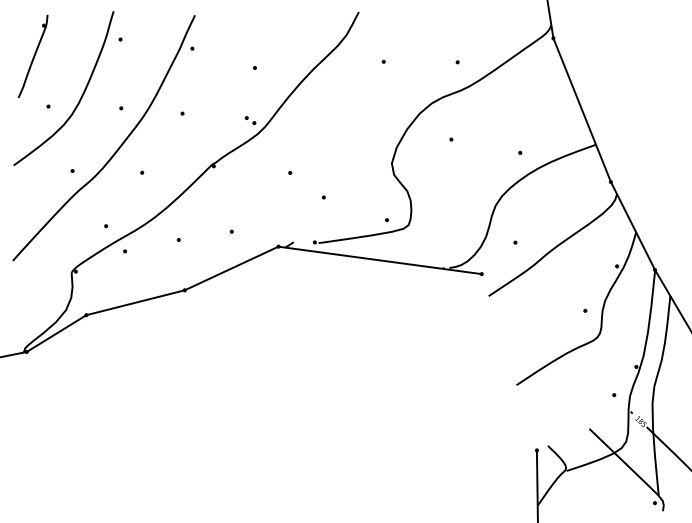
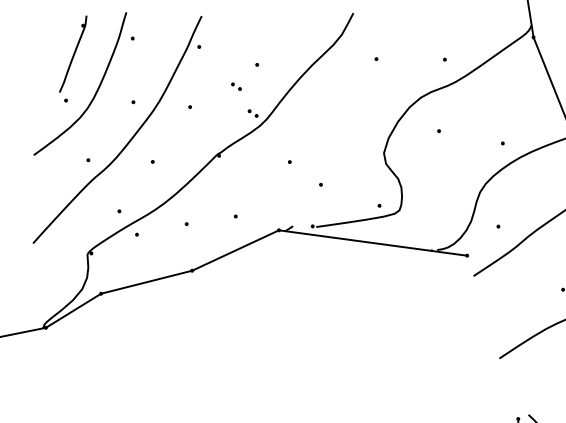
part: (33, 55) -> (73, 53), moved
part: (232, 91) -> (236, 86), added

